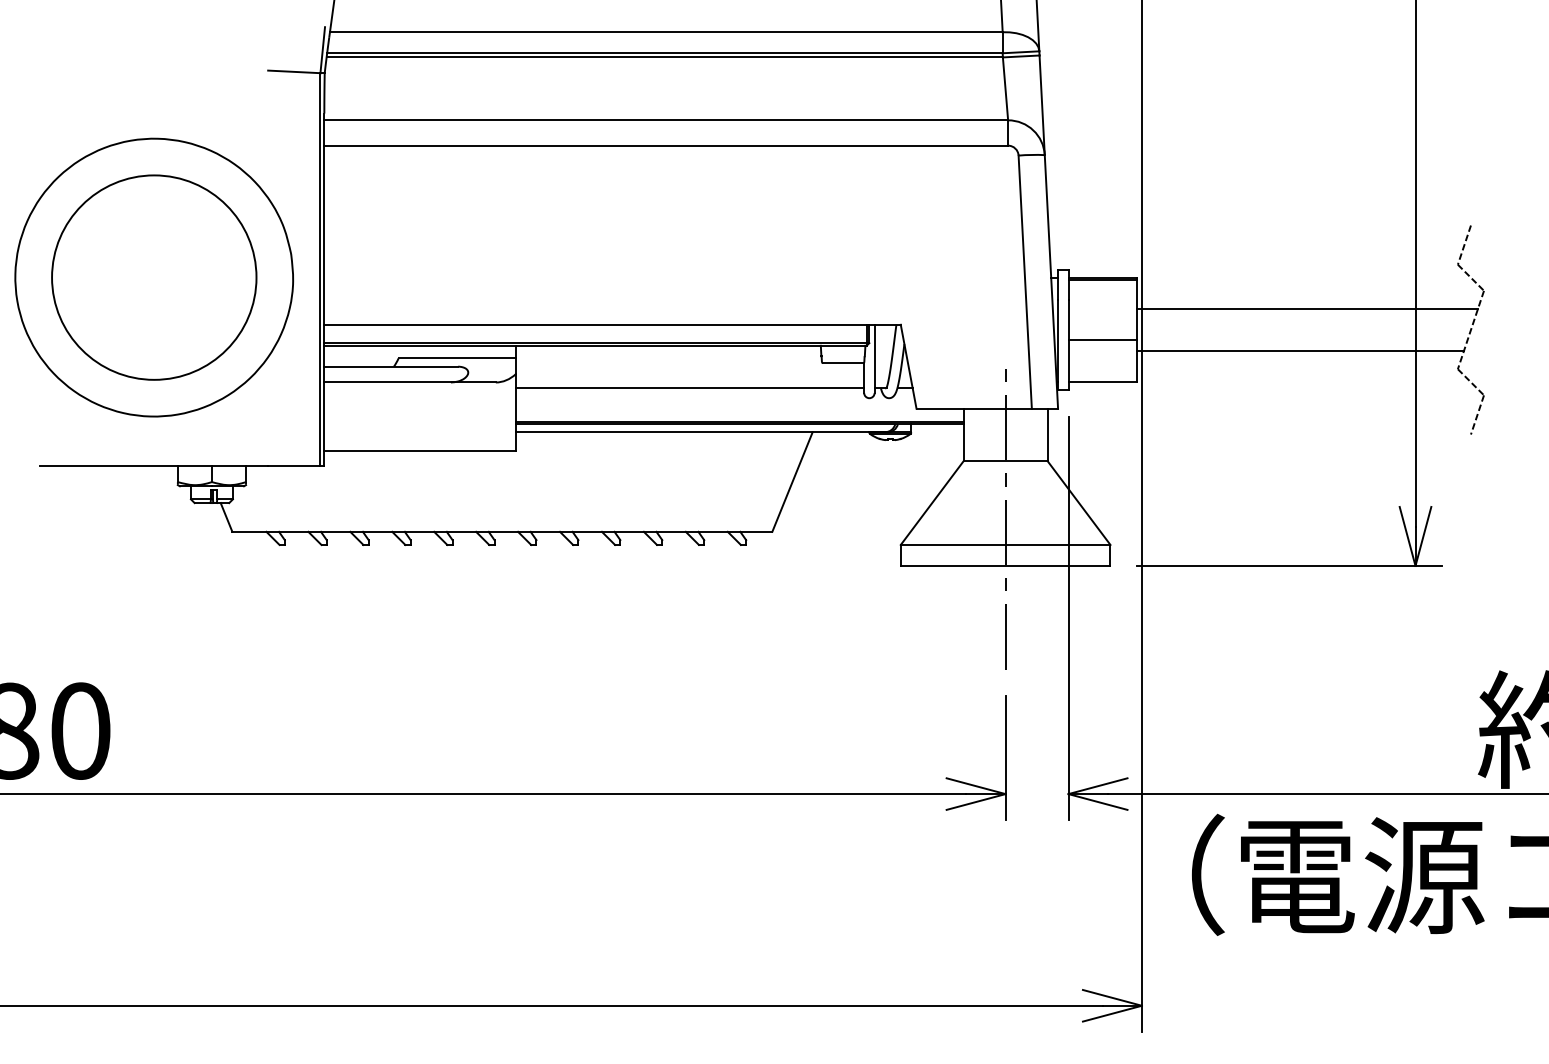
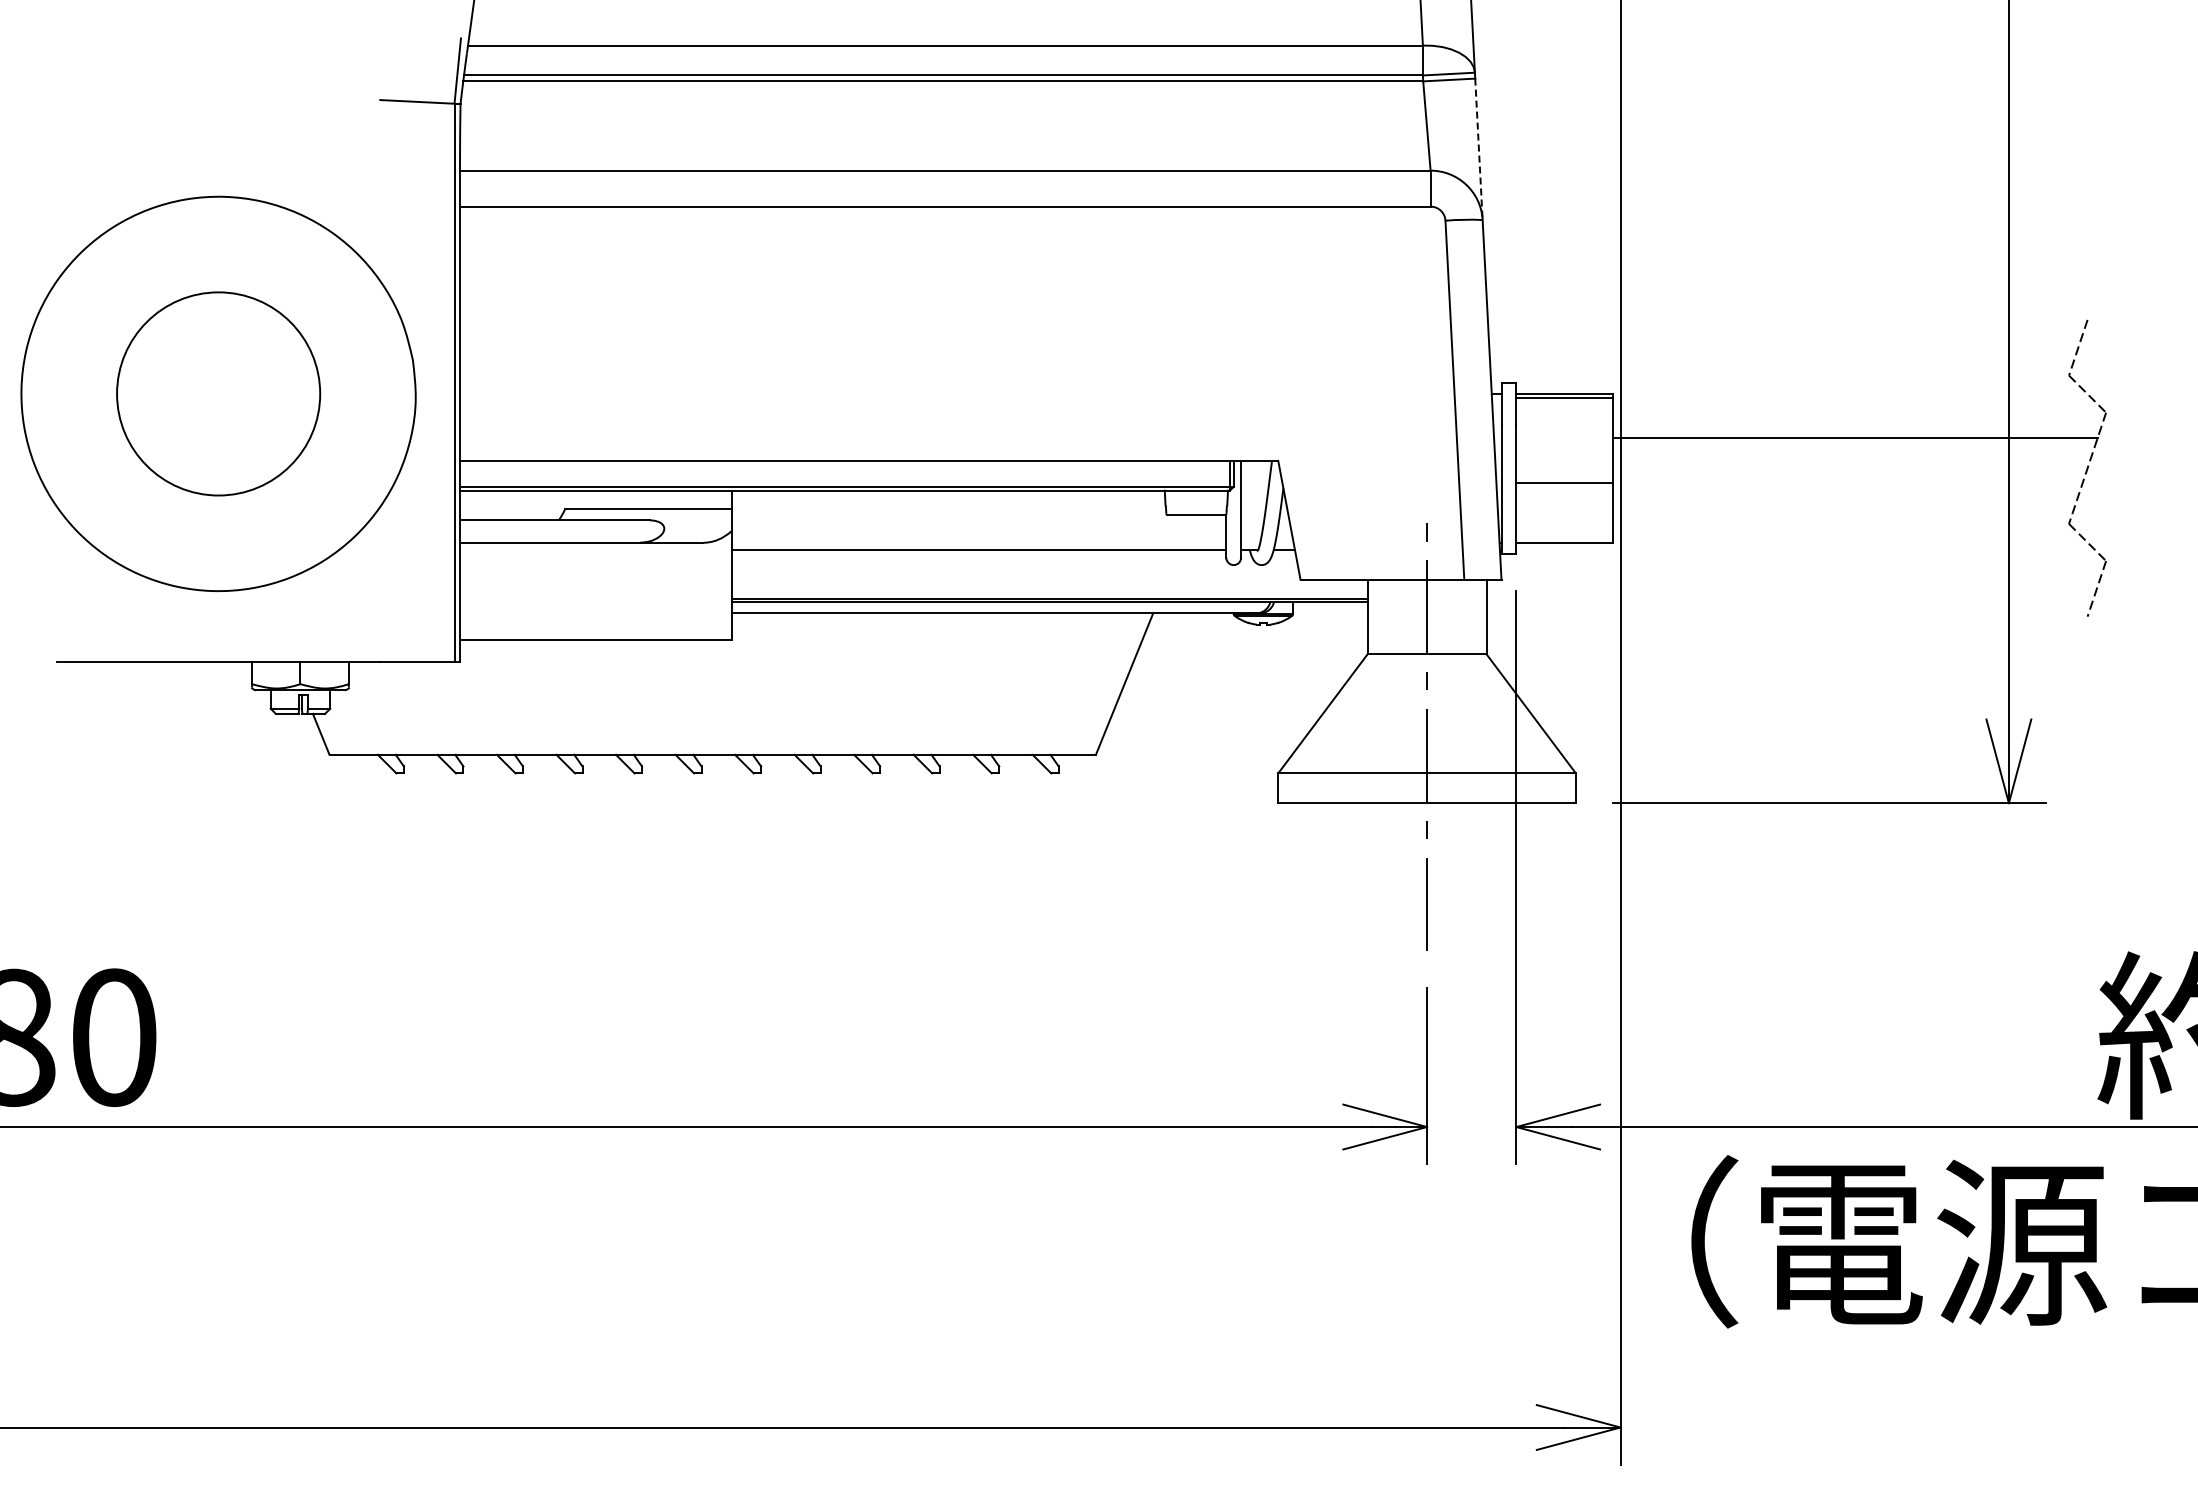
line: (1041, 105) -> (1478, 149), solid -> dashed
circle: (154, 277) -> (218, 393), size x0.7
line: (1300, 351) -> (1845, 498), removed

